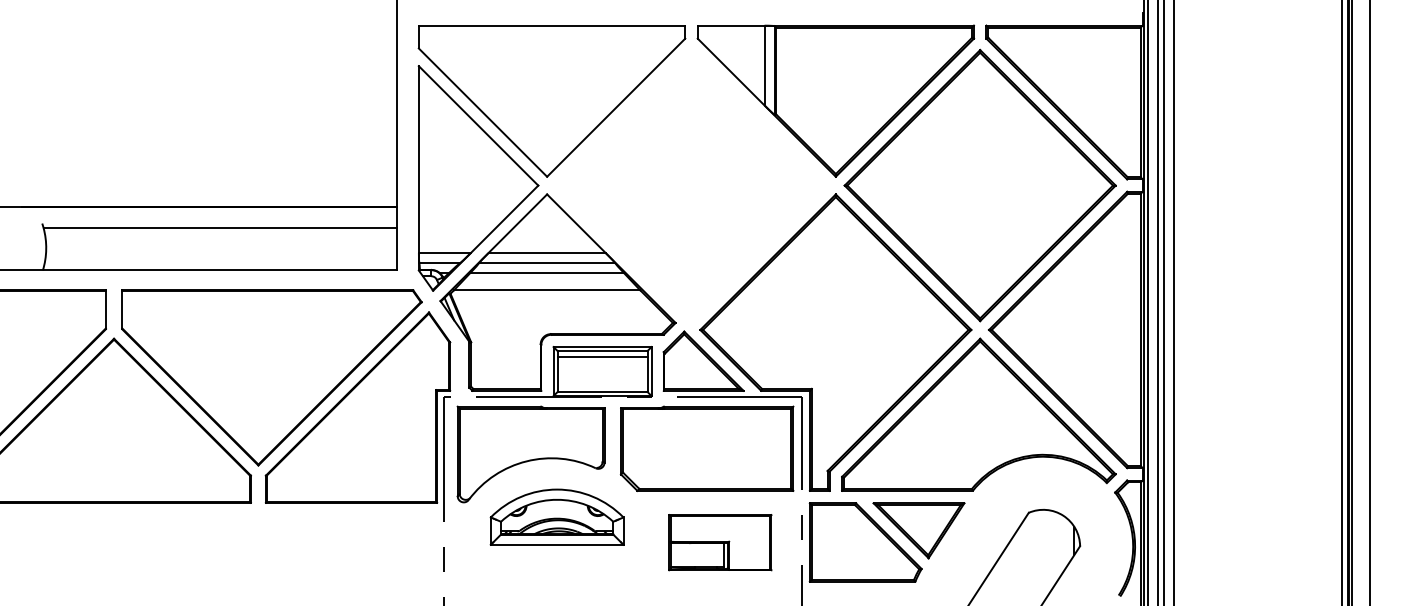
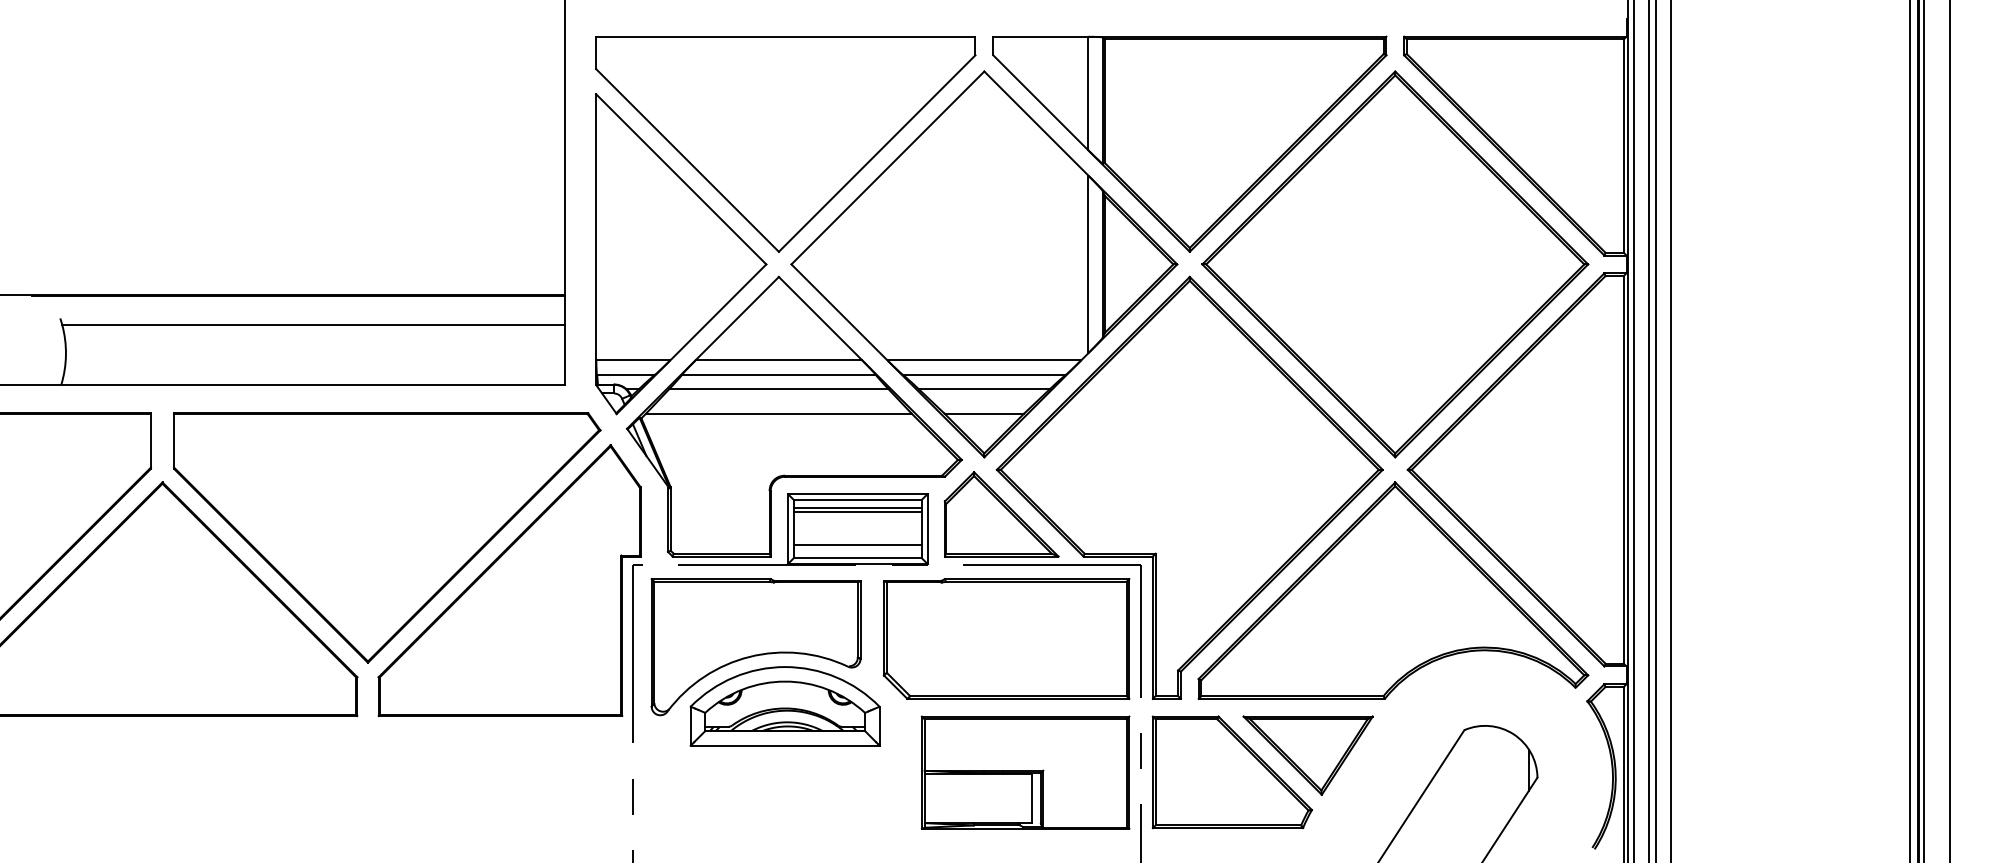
part: (691, 185) -> (984, 264), added
line: (602, 359) -> (857, 512), added
line: (602, 382) -> (857, 544), added
part: (556, 517) -> (784, 706), moved
part: (720, 542) -> (1025, 772), size x1.43

